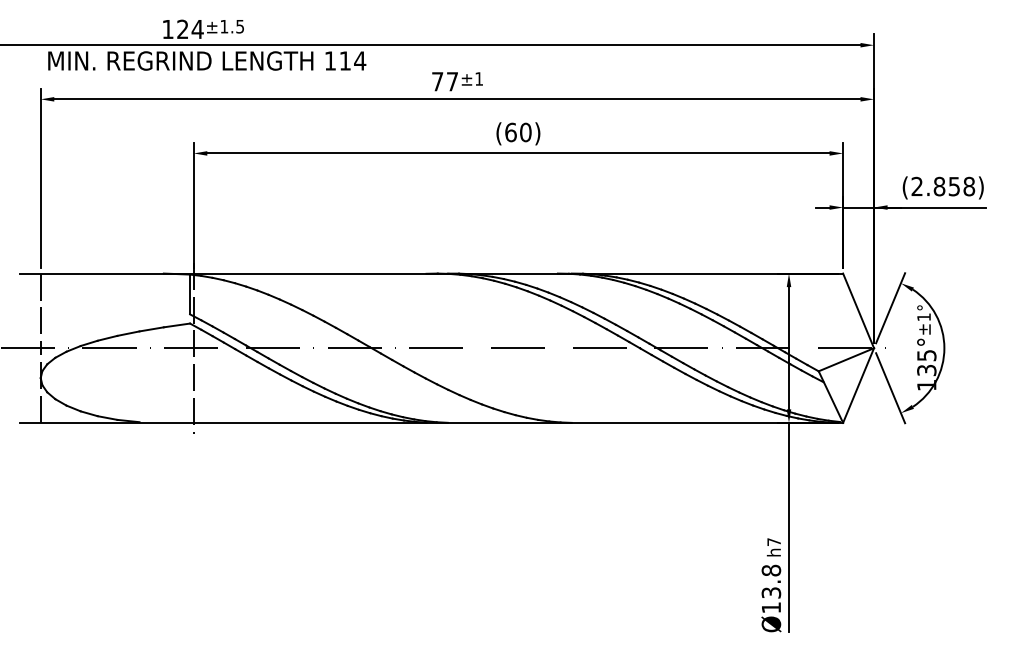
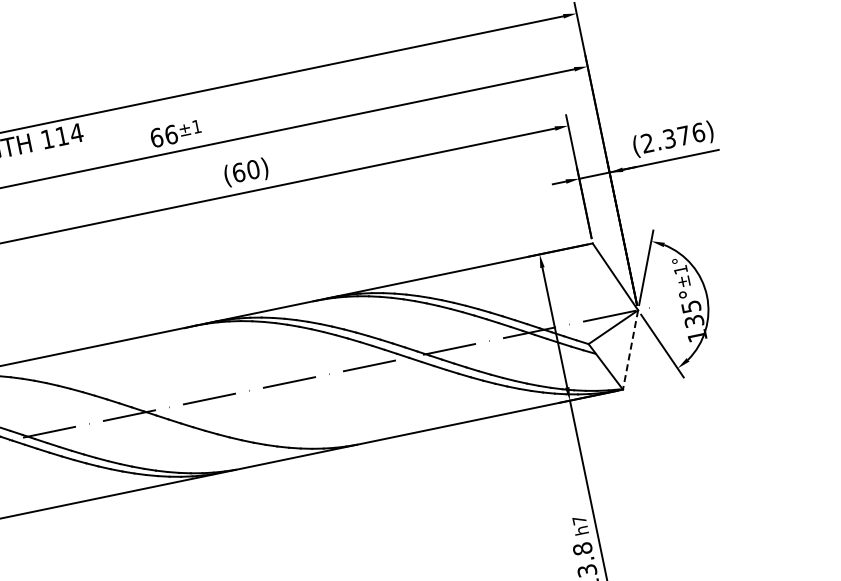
text: (445, 81) -> (164, 136), 77 -> 66
text: (954, 186) -> (684, 135), (2.858) -> (2.376)
line: (858, 386) -> (630, 350), solid -> dashed

